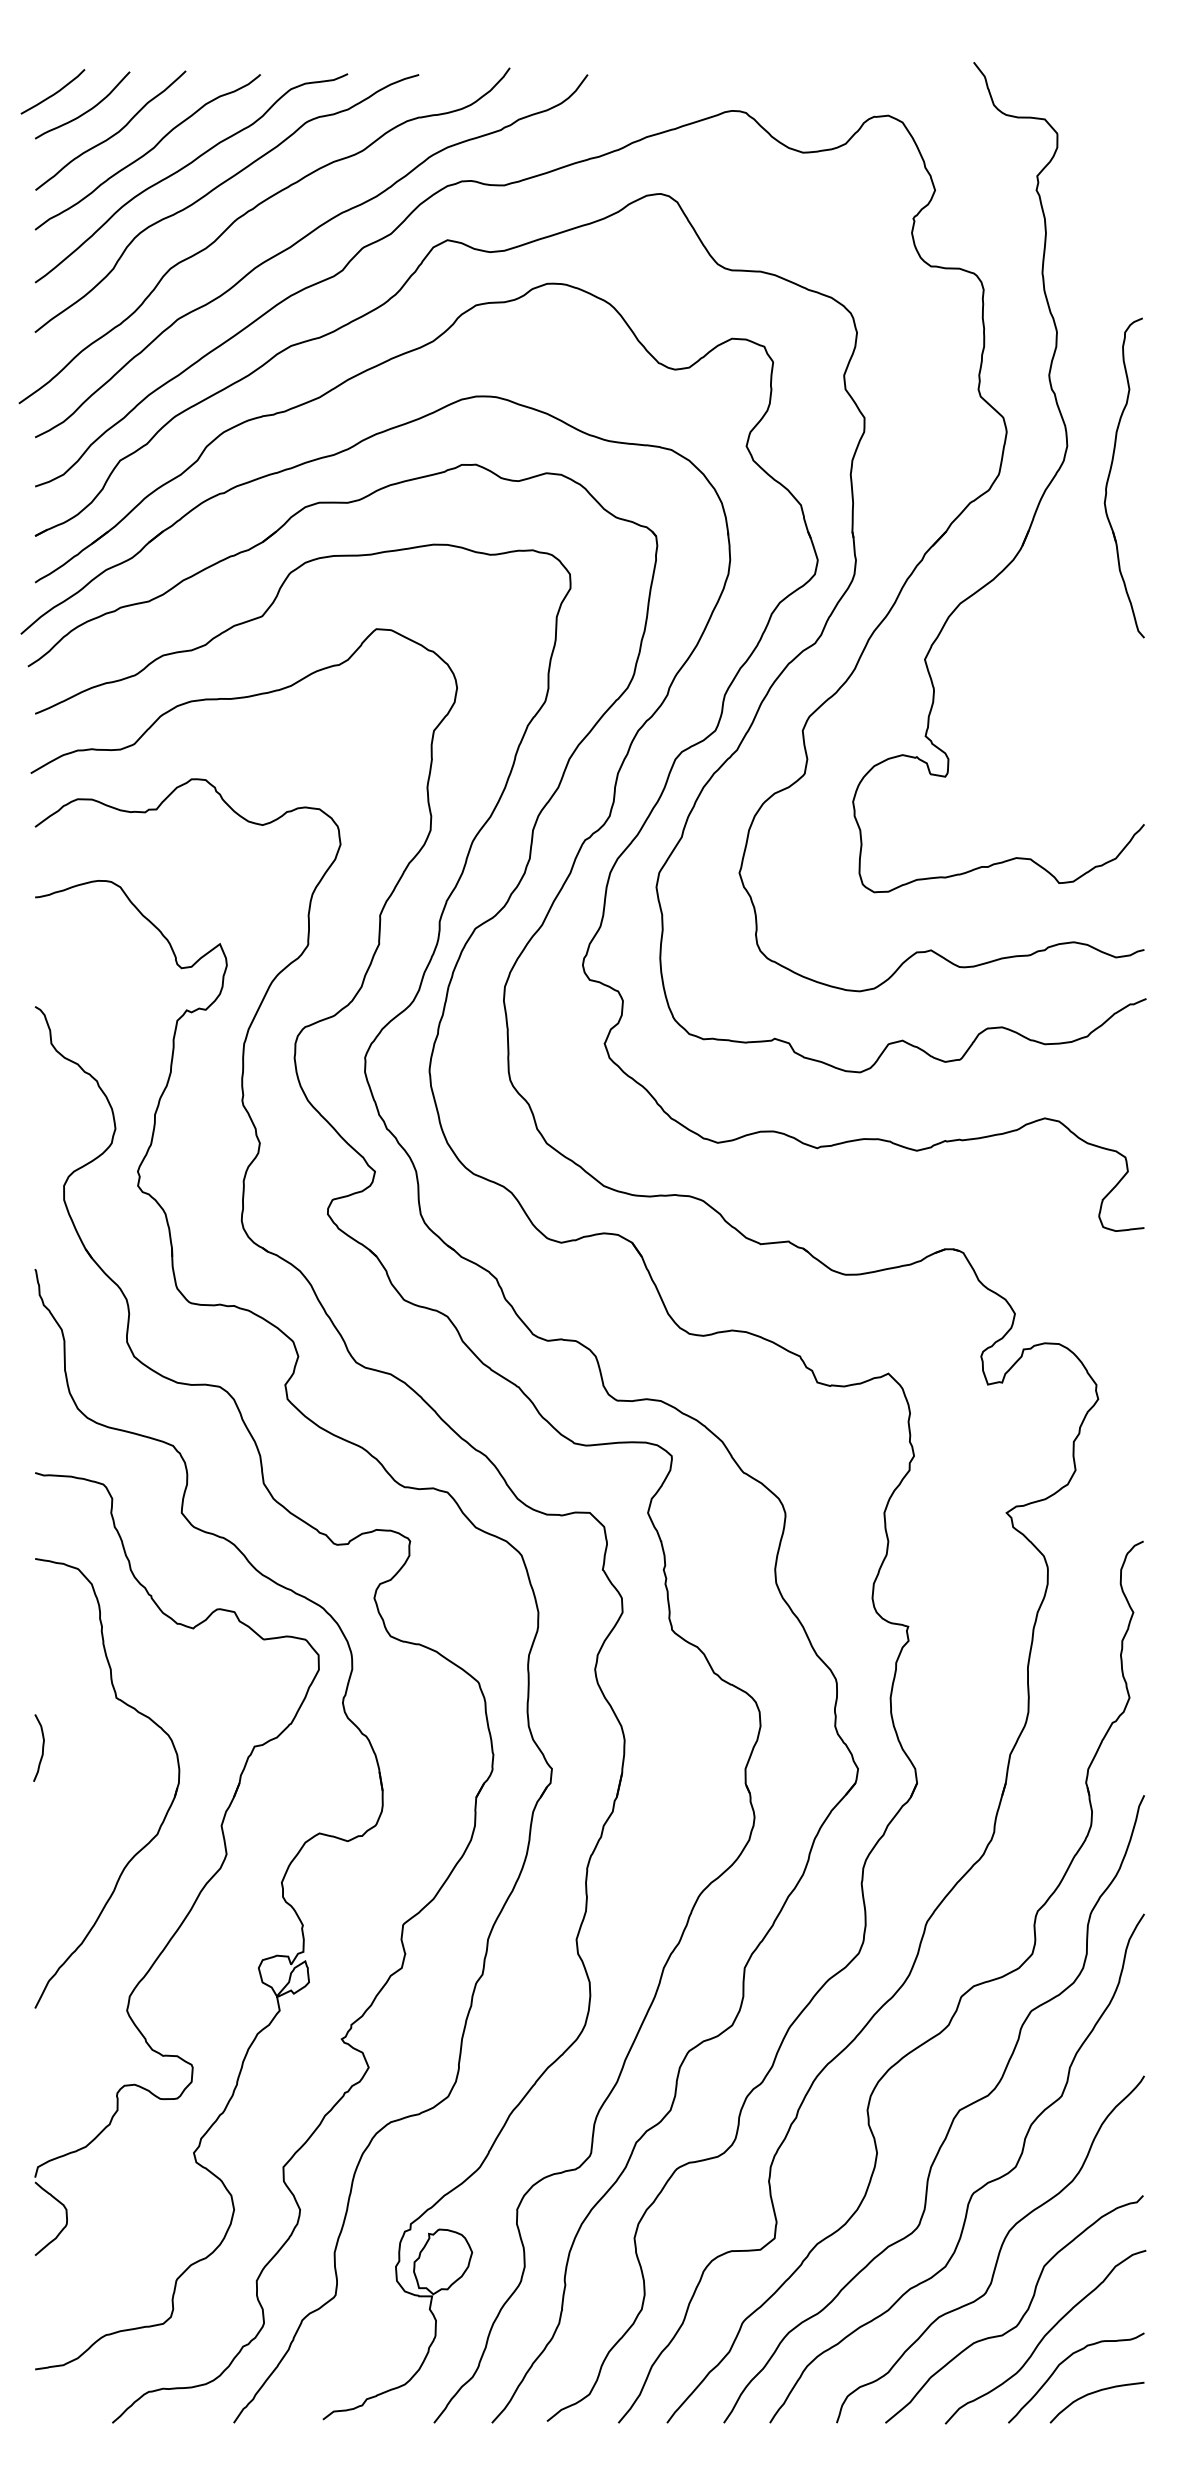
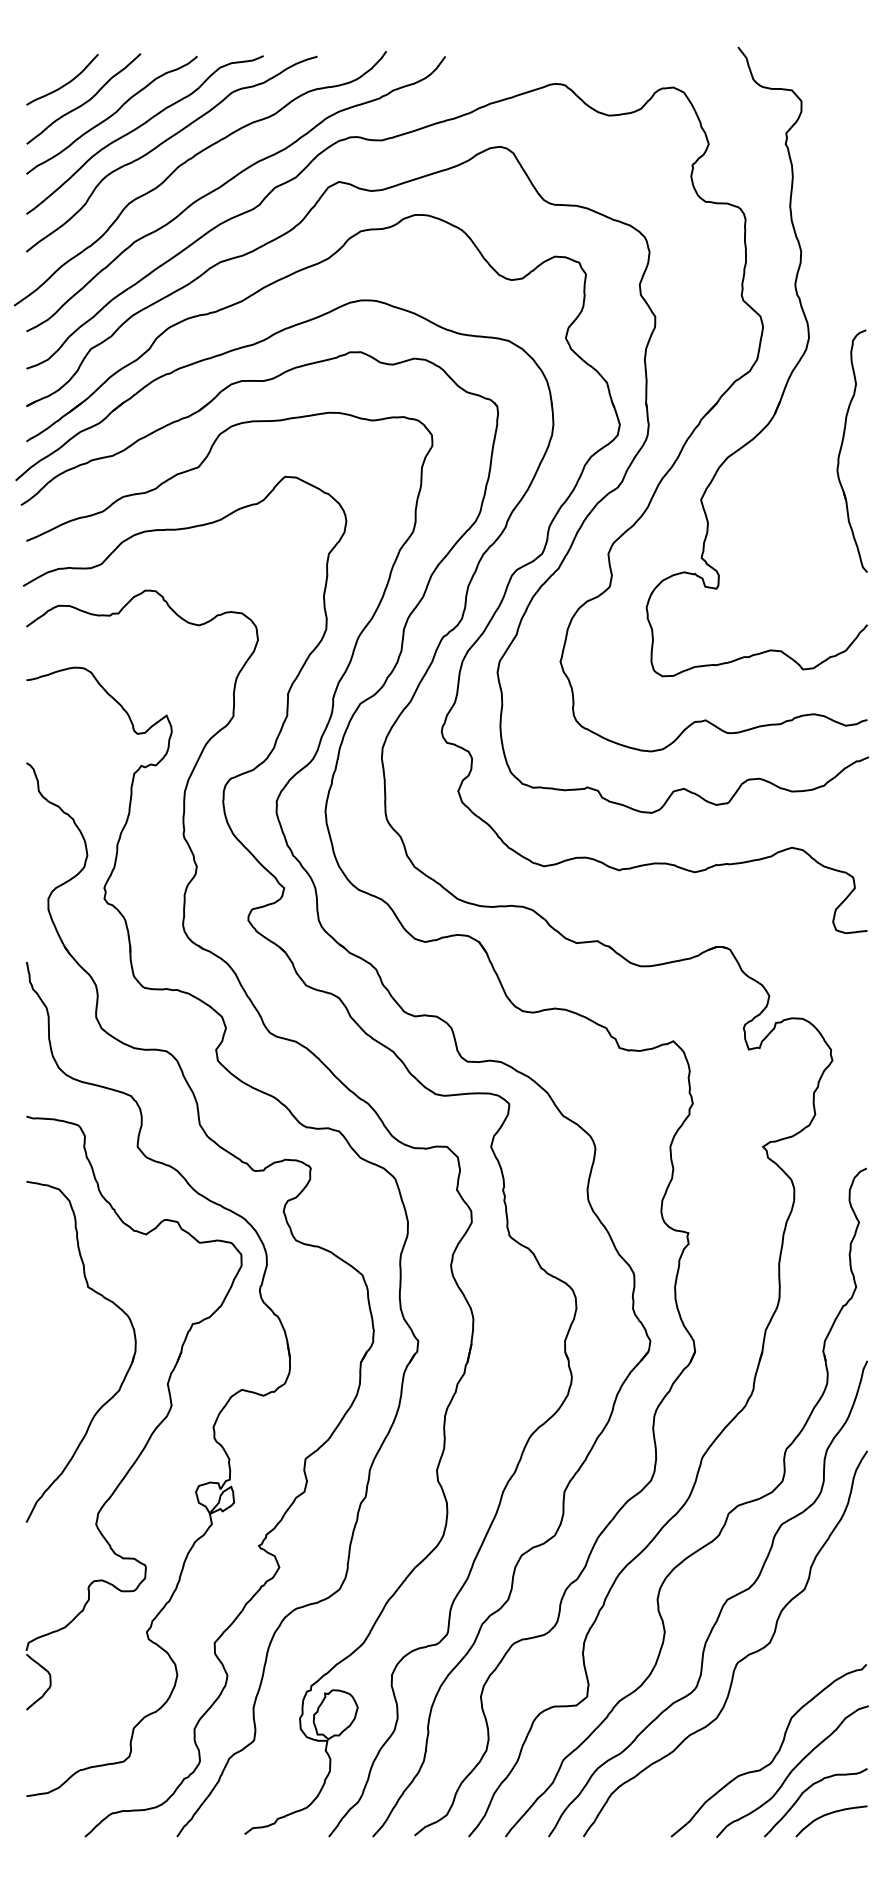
curve: (53, 93) -> (40, 70), removed
part: (1111, 471) -> (842, 446), moved
curve: (41, 1747) -> (31, 1324), removed
curve: (998, 2252) -> (756, 1707), removed

